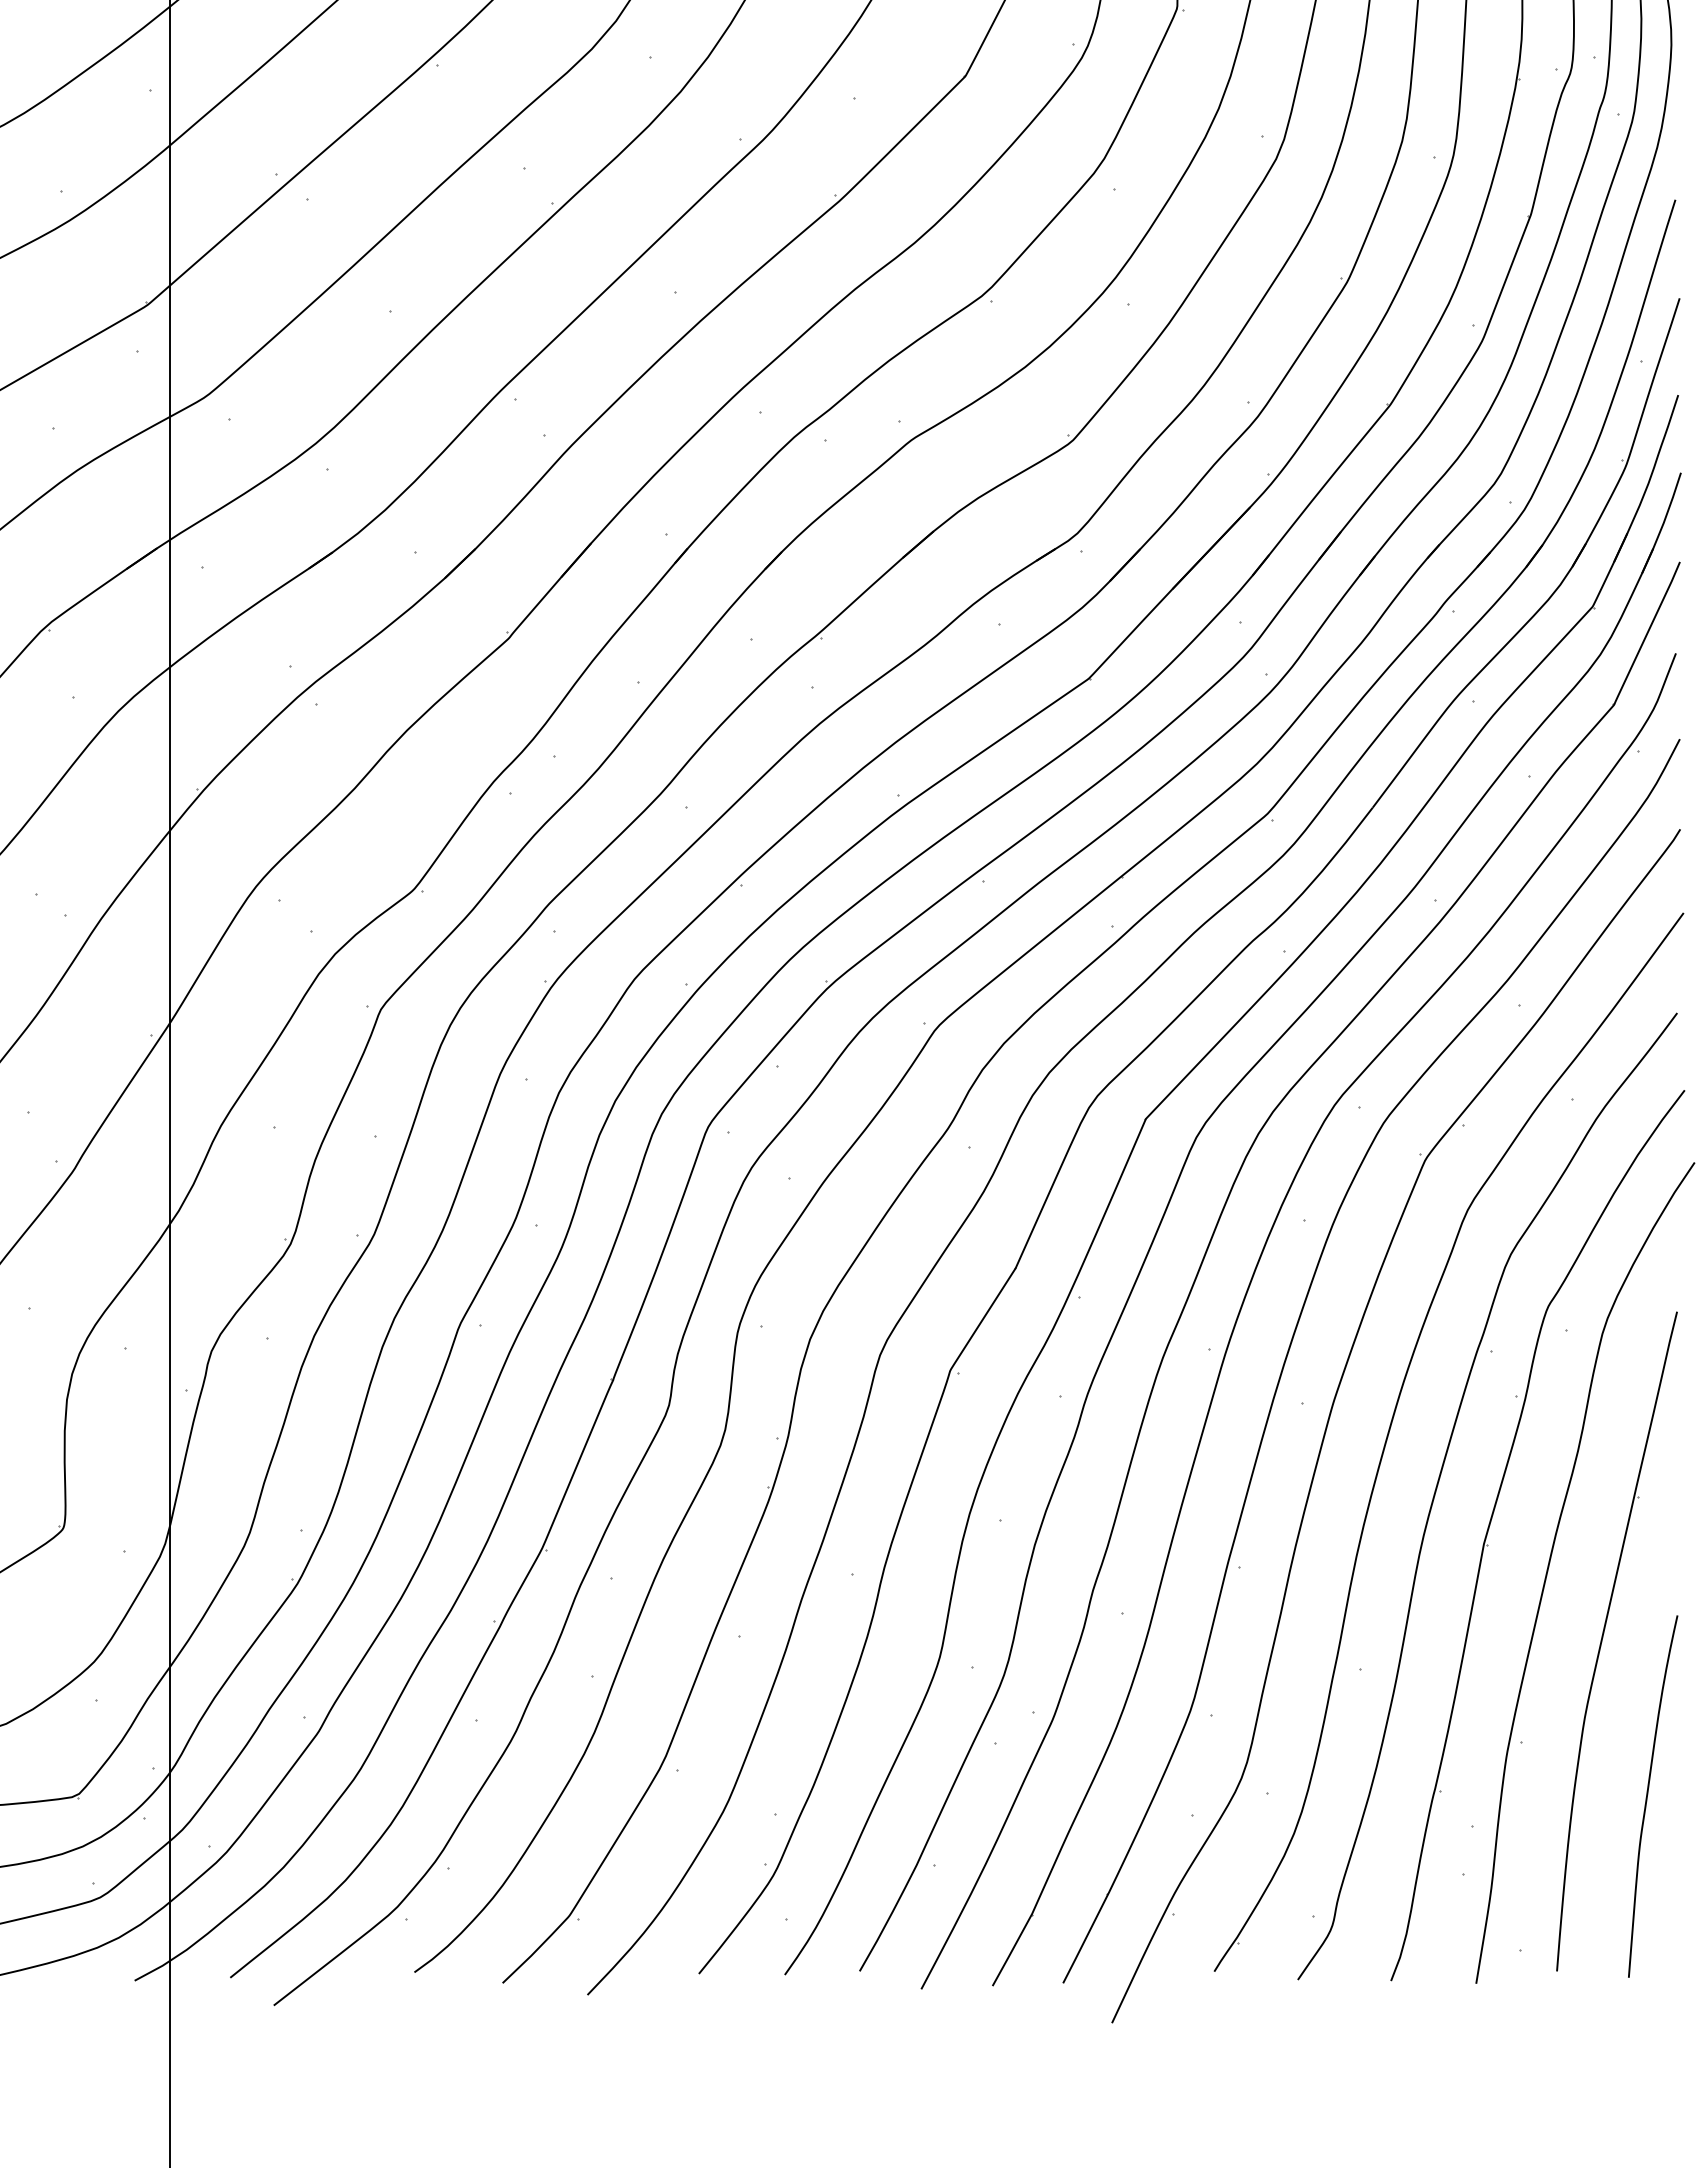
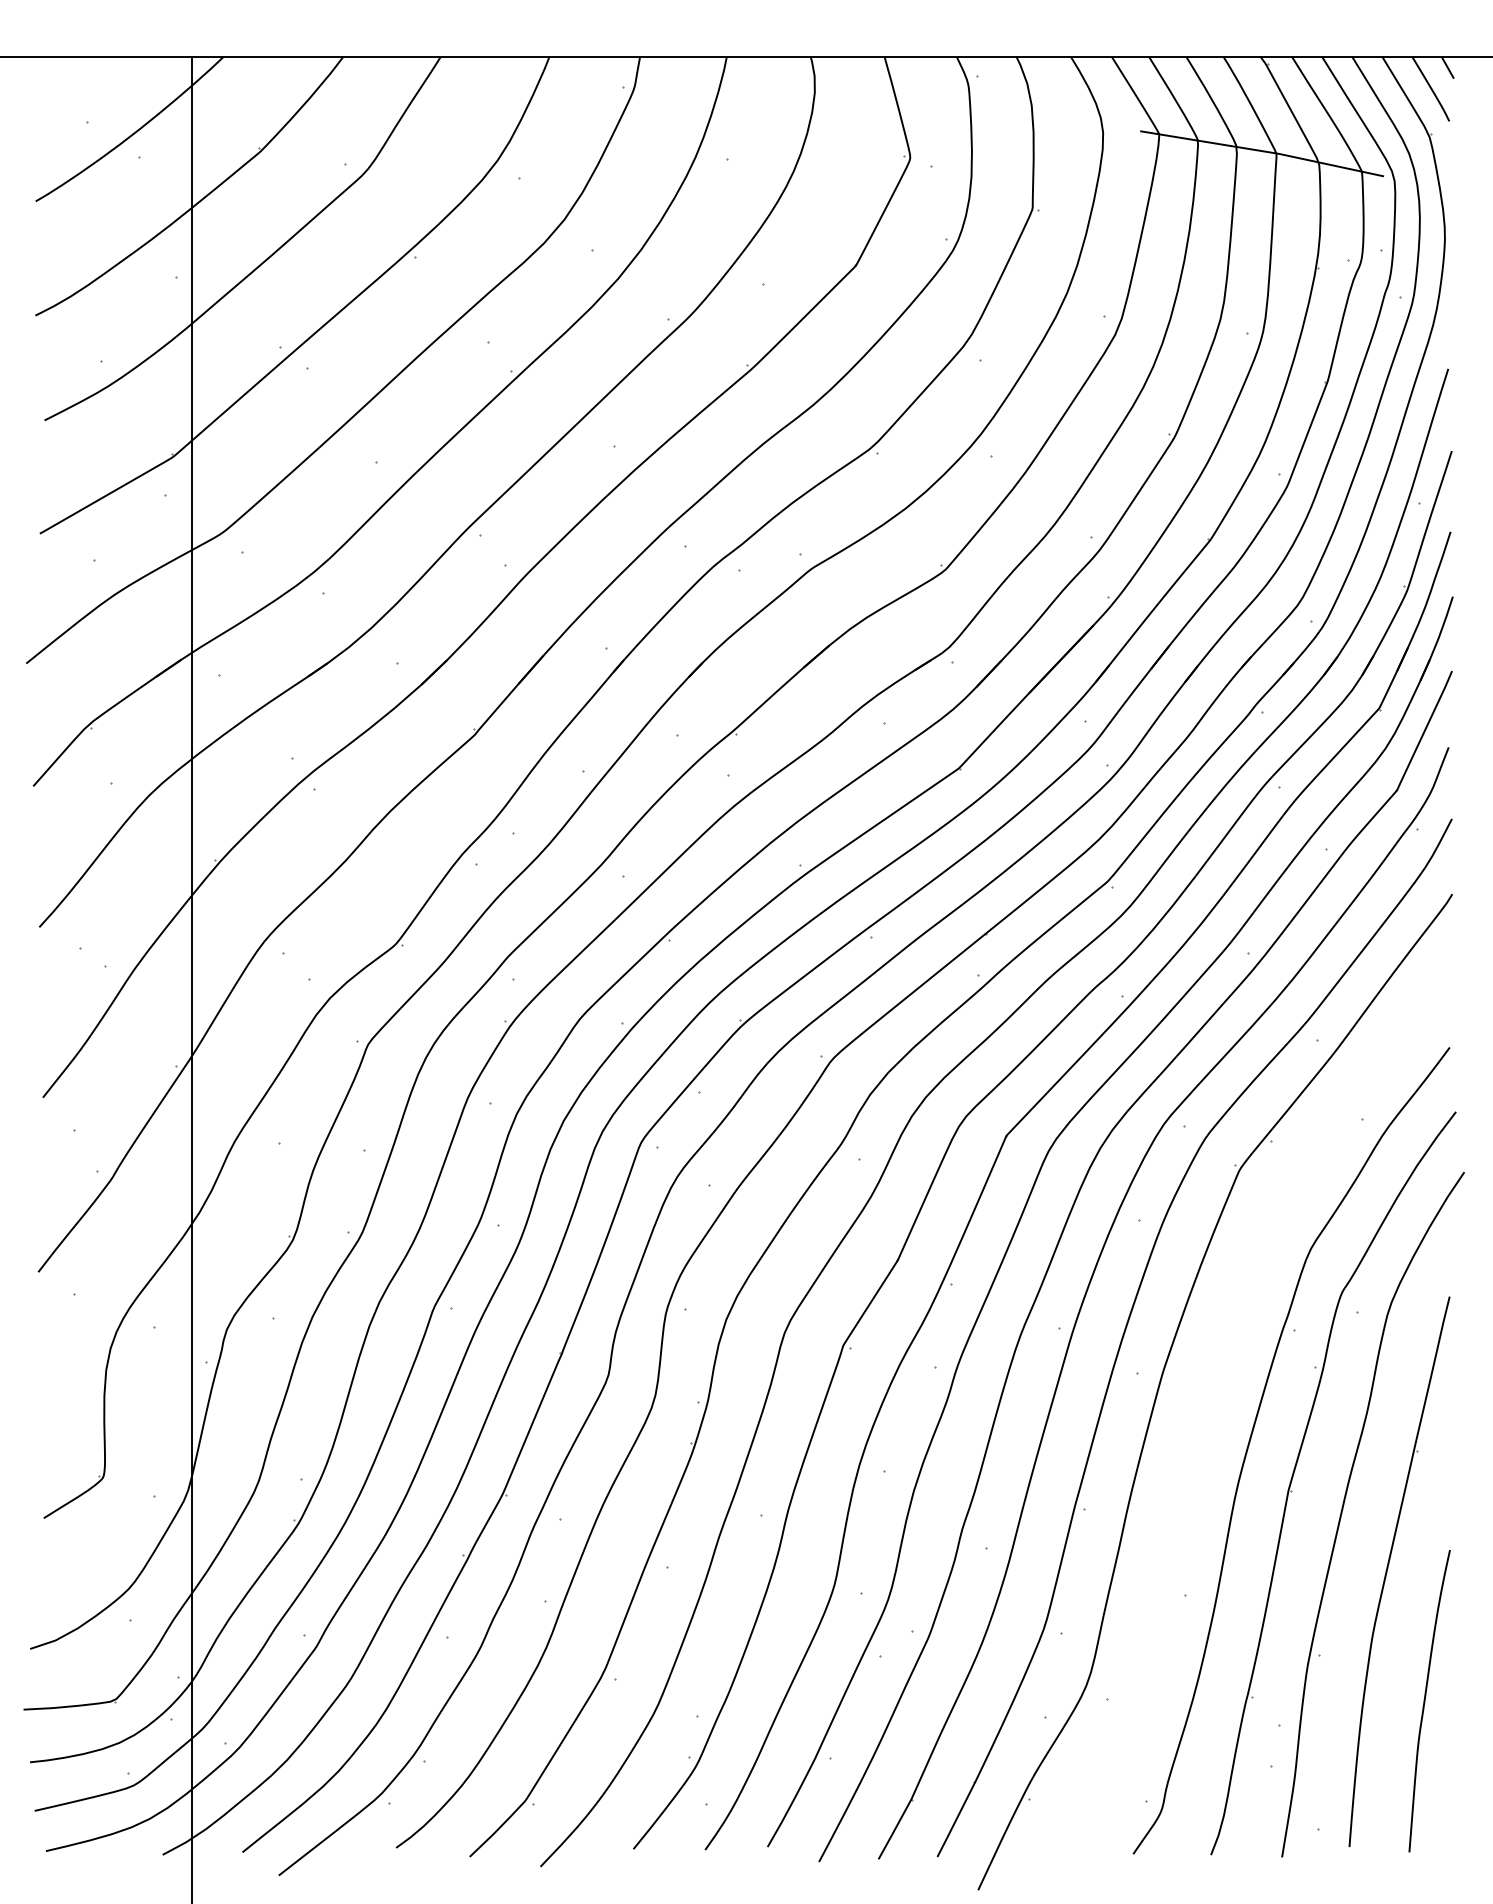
part: (1391, 1427) -> (1211, 1393), removed

